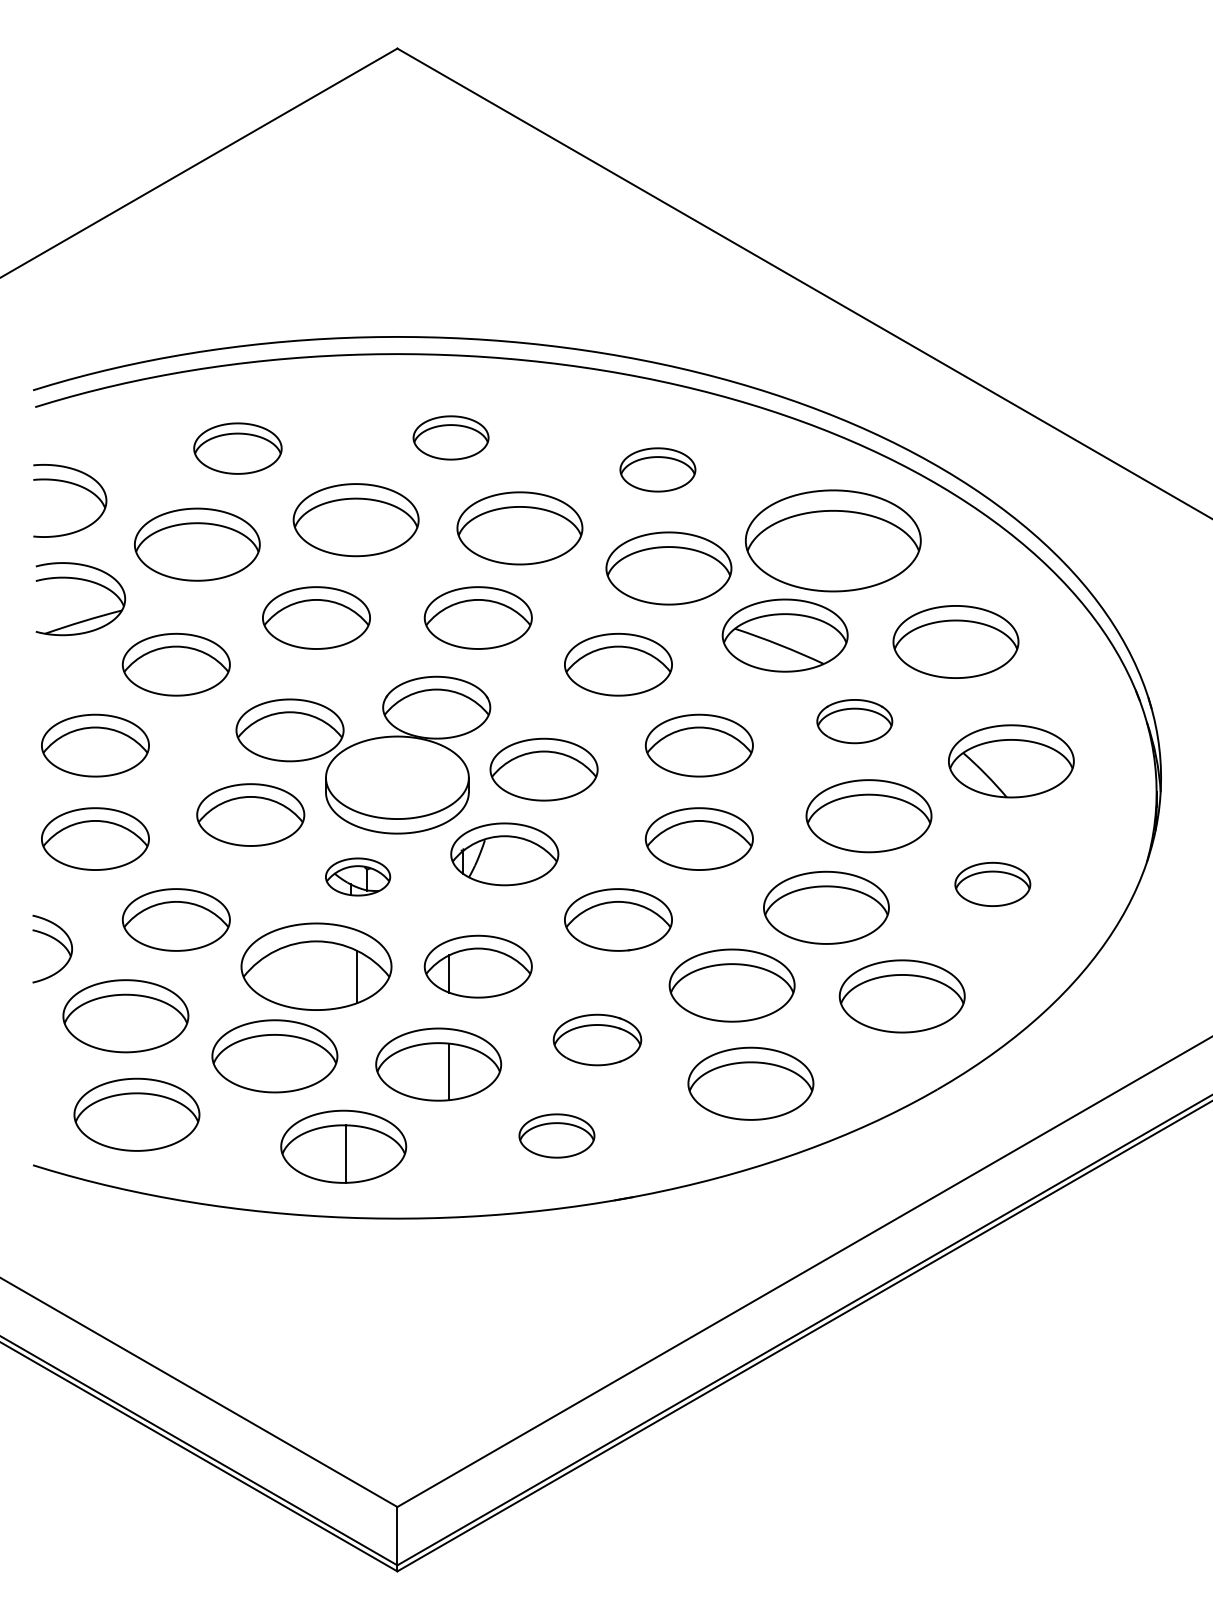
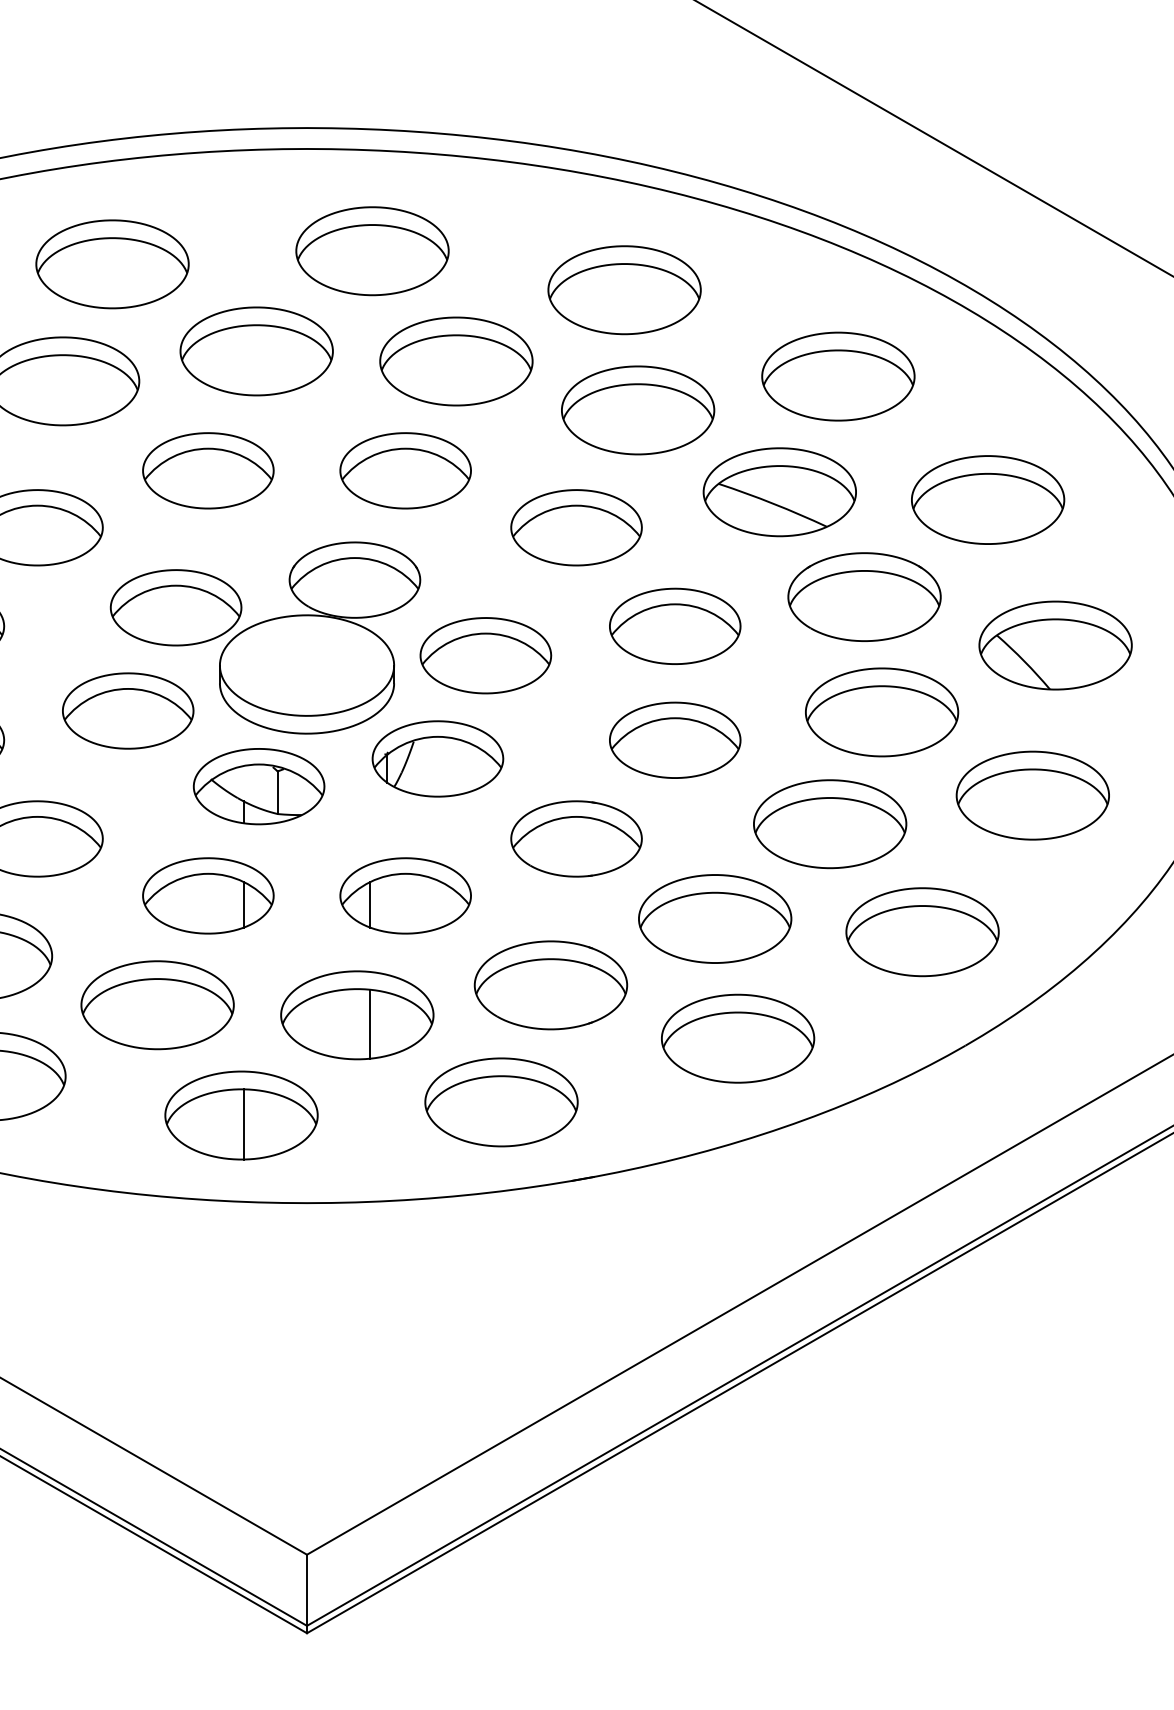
part: (450, 437) -> (371, 250), size x1.67
part: (237, 448) -> (112, 264), size x1.43
part: (657, 469) -> (624, 289), size x1.67
part: (832, 540) -> (837, 376), size x0.71
part: (854, 721) -> (864, 596), size x1.67
part: (357, 876) -> (258, 785), size x1.67
part: (992, 884) -> (1032, 795), size x1.67
part: (316, 966) -> (208, 895), size x0.71
part: (597, 1039) -> (550, 984), size x1.43
part: (556, 1135) -> (500, 1101), size x1.67

